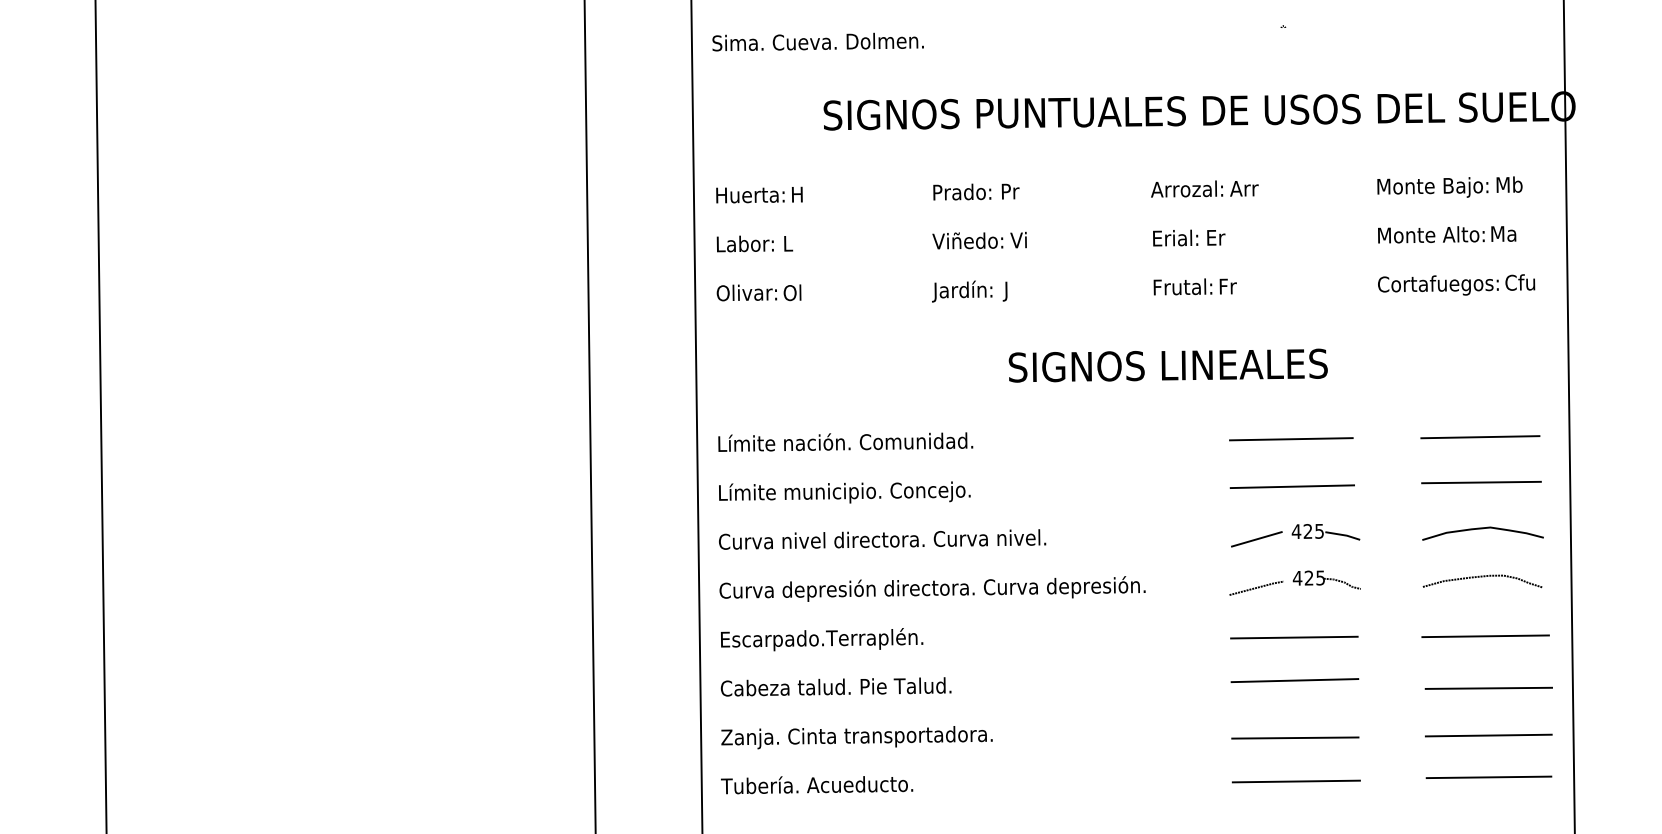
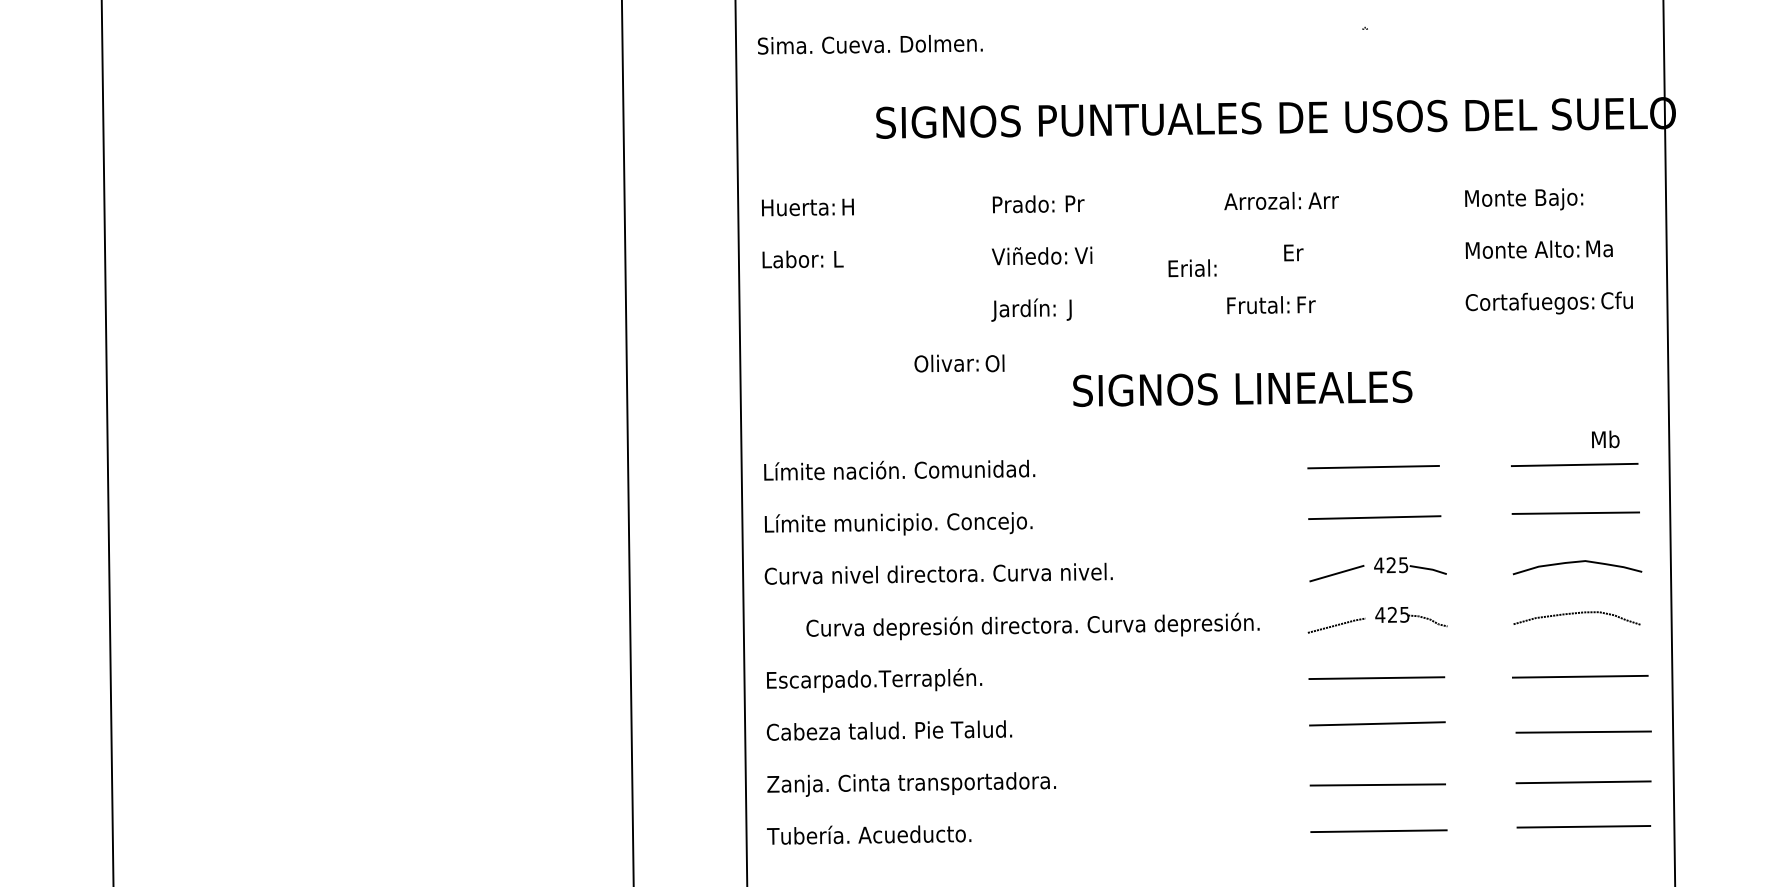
text: (1509, 184) -> (1605, 439), moved
text: (1175, 238) -> (1192, 268), moved
text: (759, 292) -> (959, 363), moved
text: (932, 589) -> (1032, 626), moved

